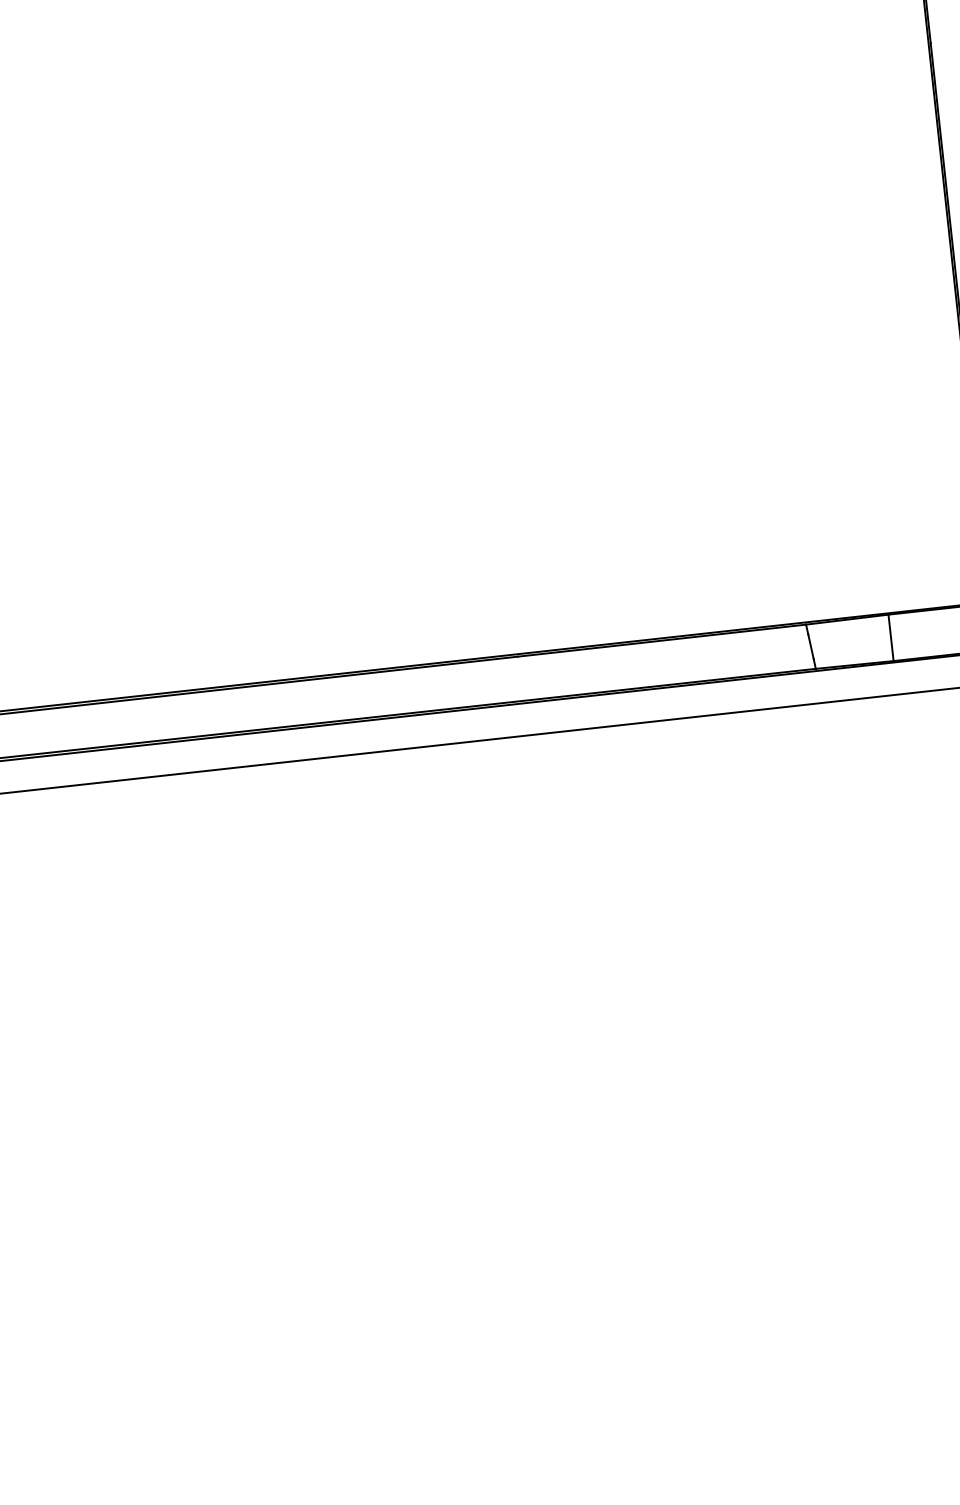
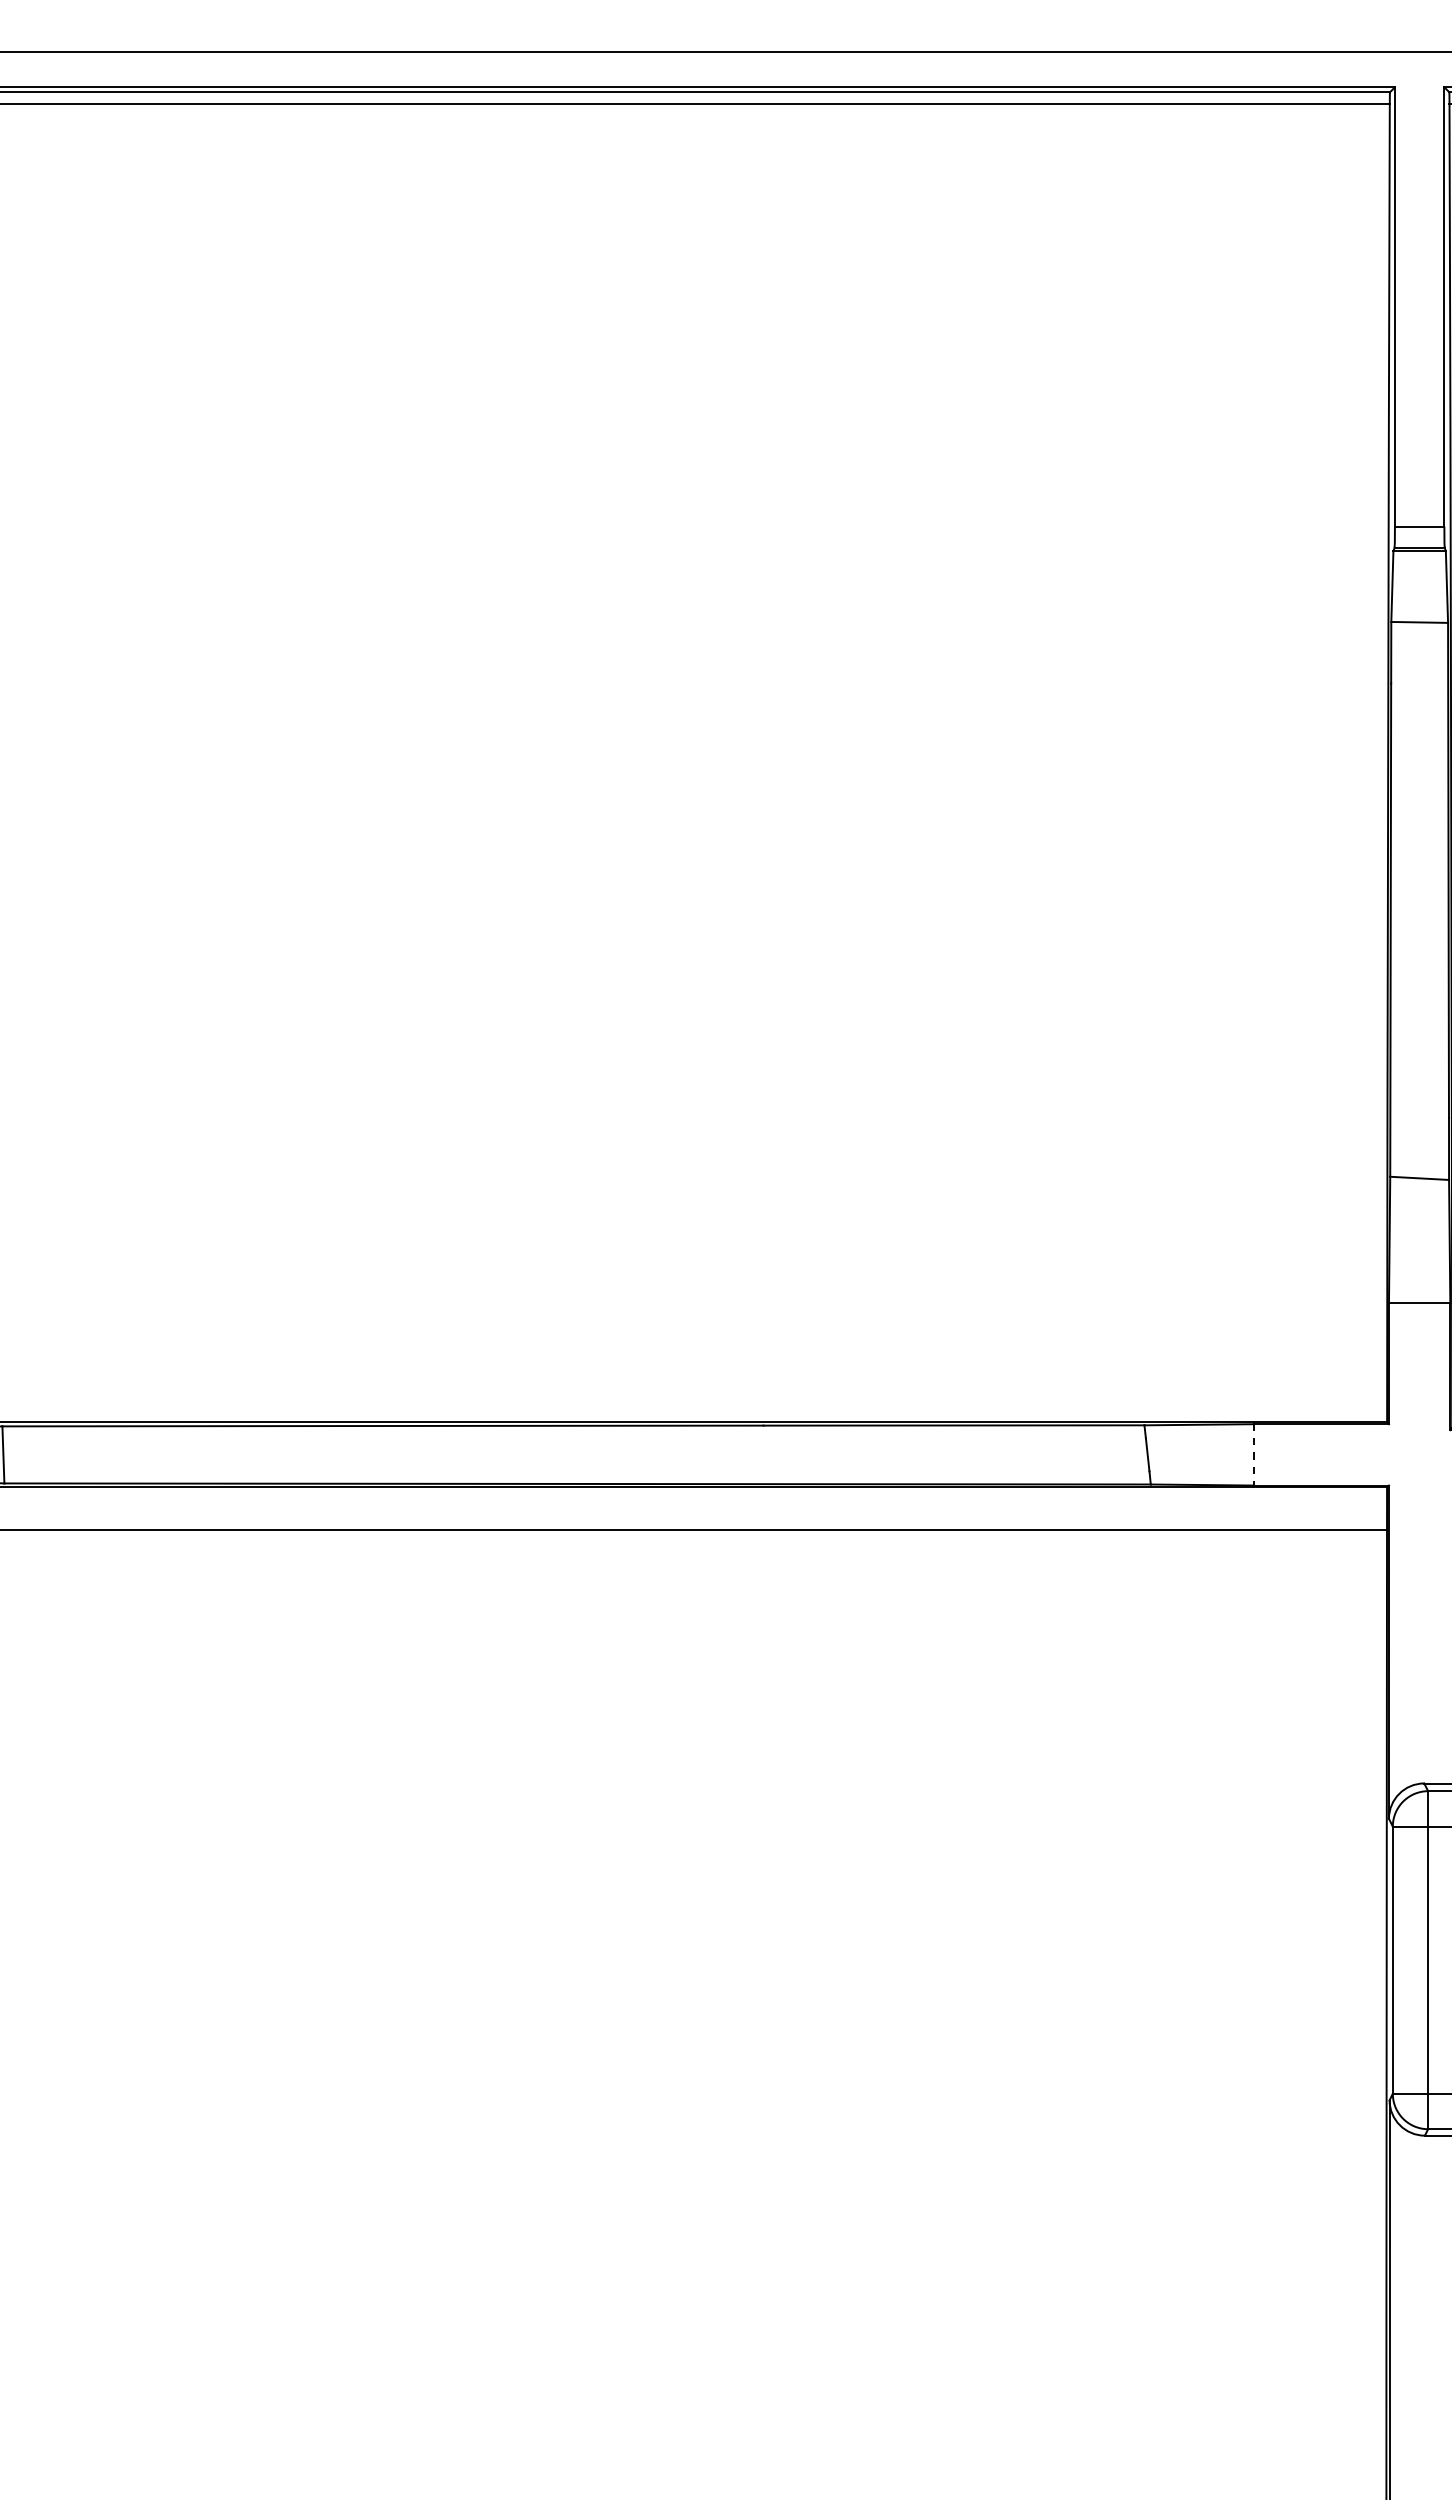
line: (890, 637) -> (1253, 1454), solid -> dashed

